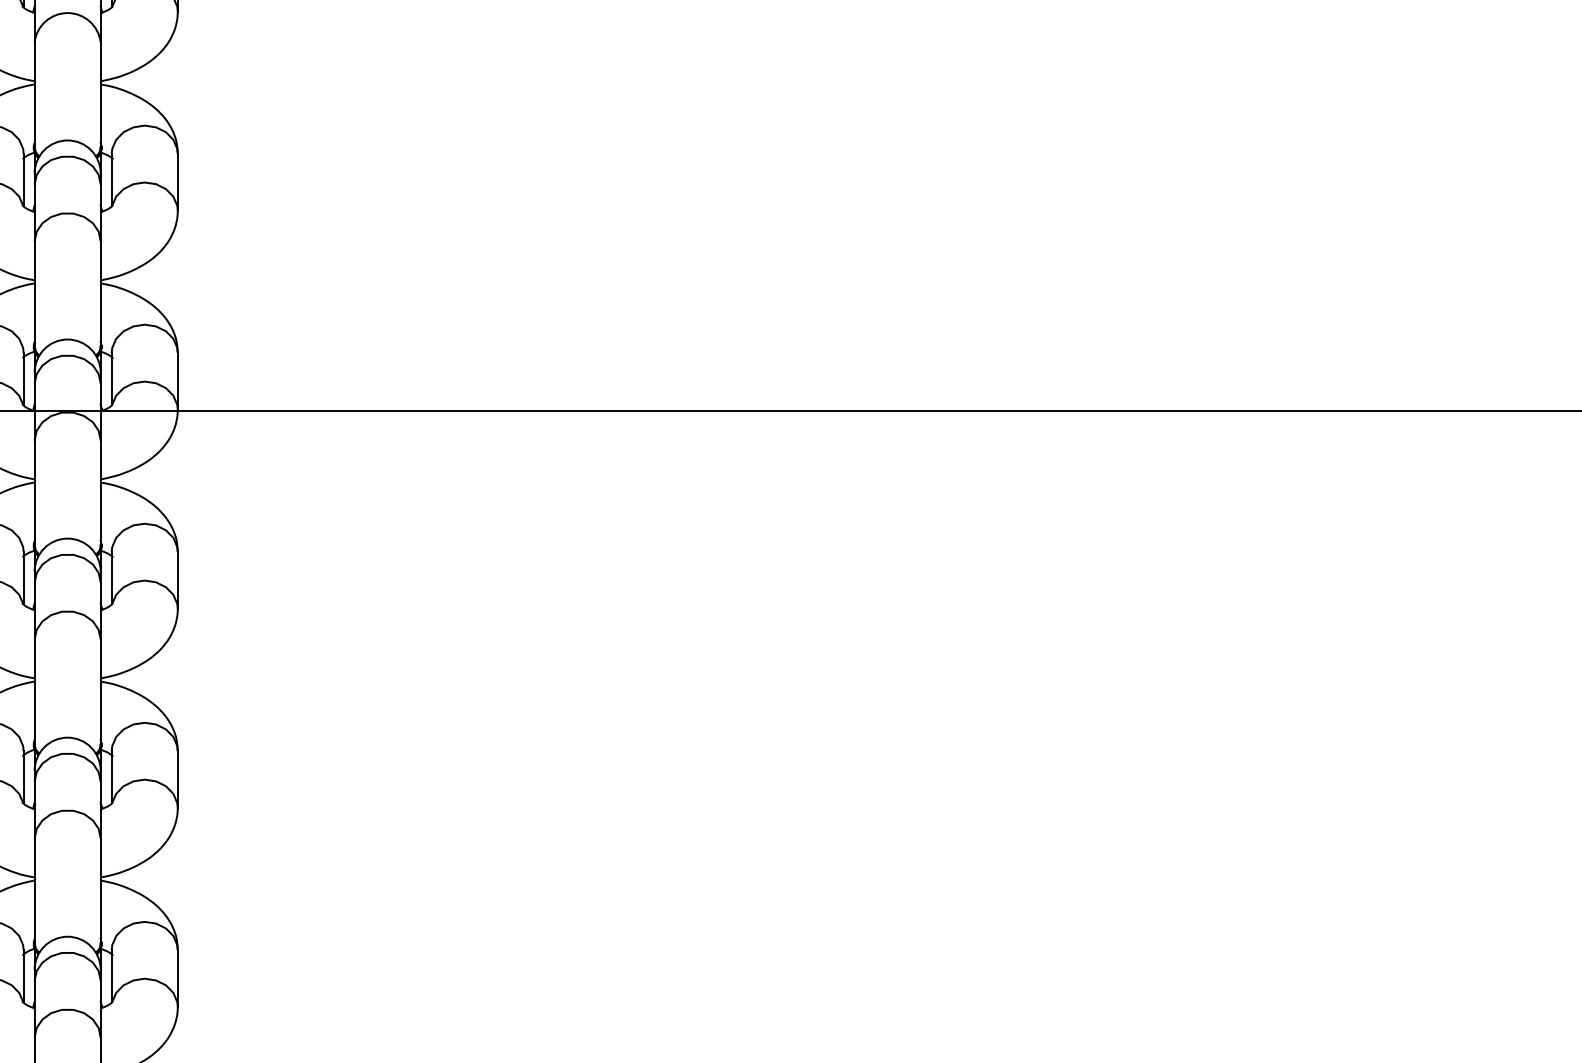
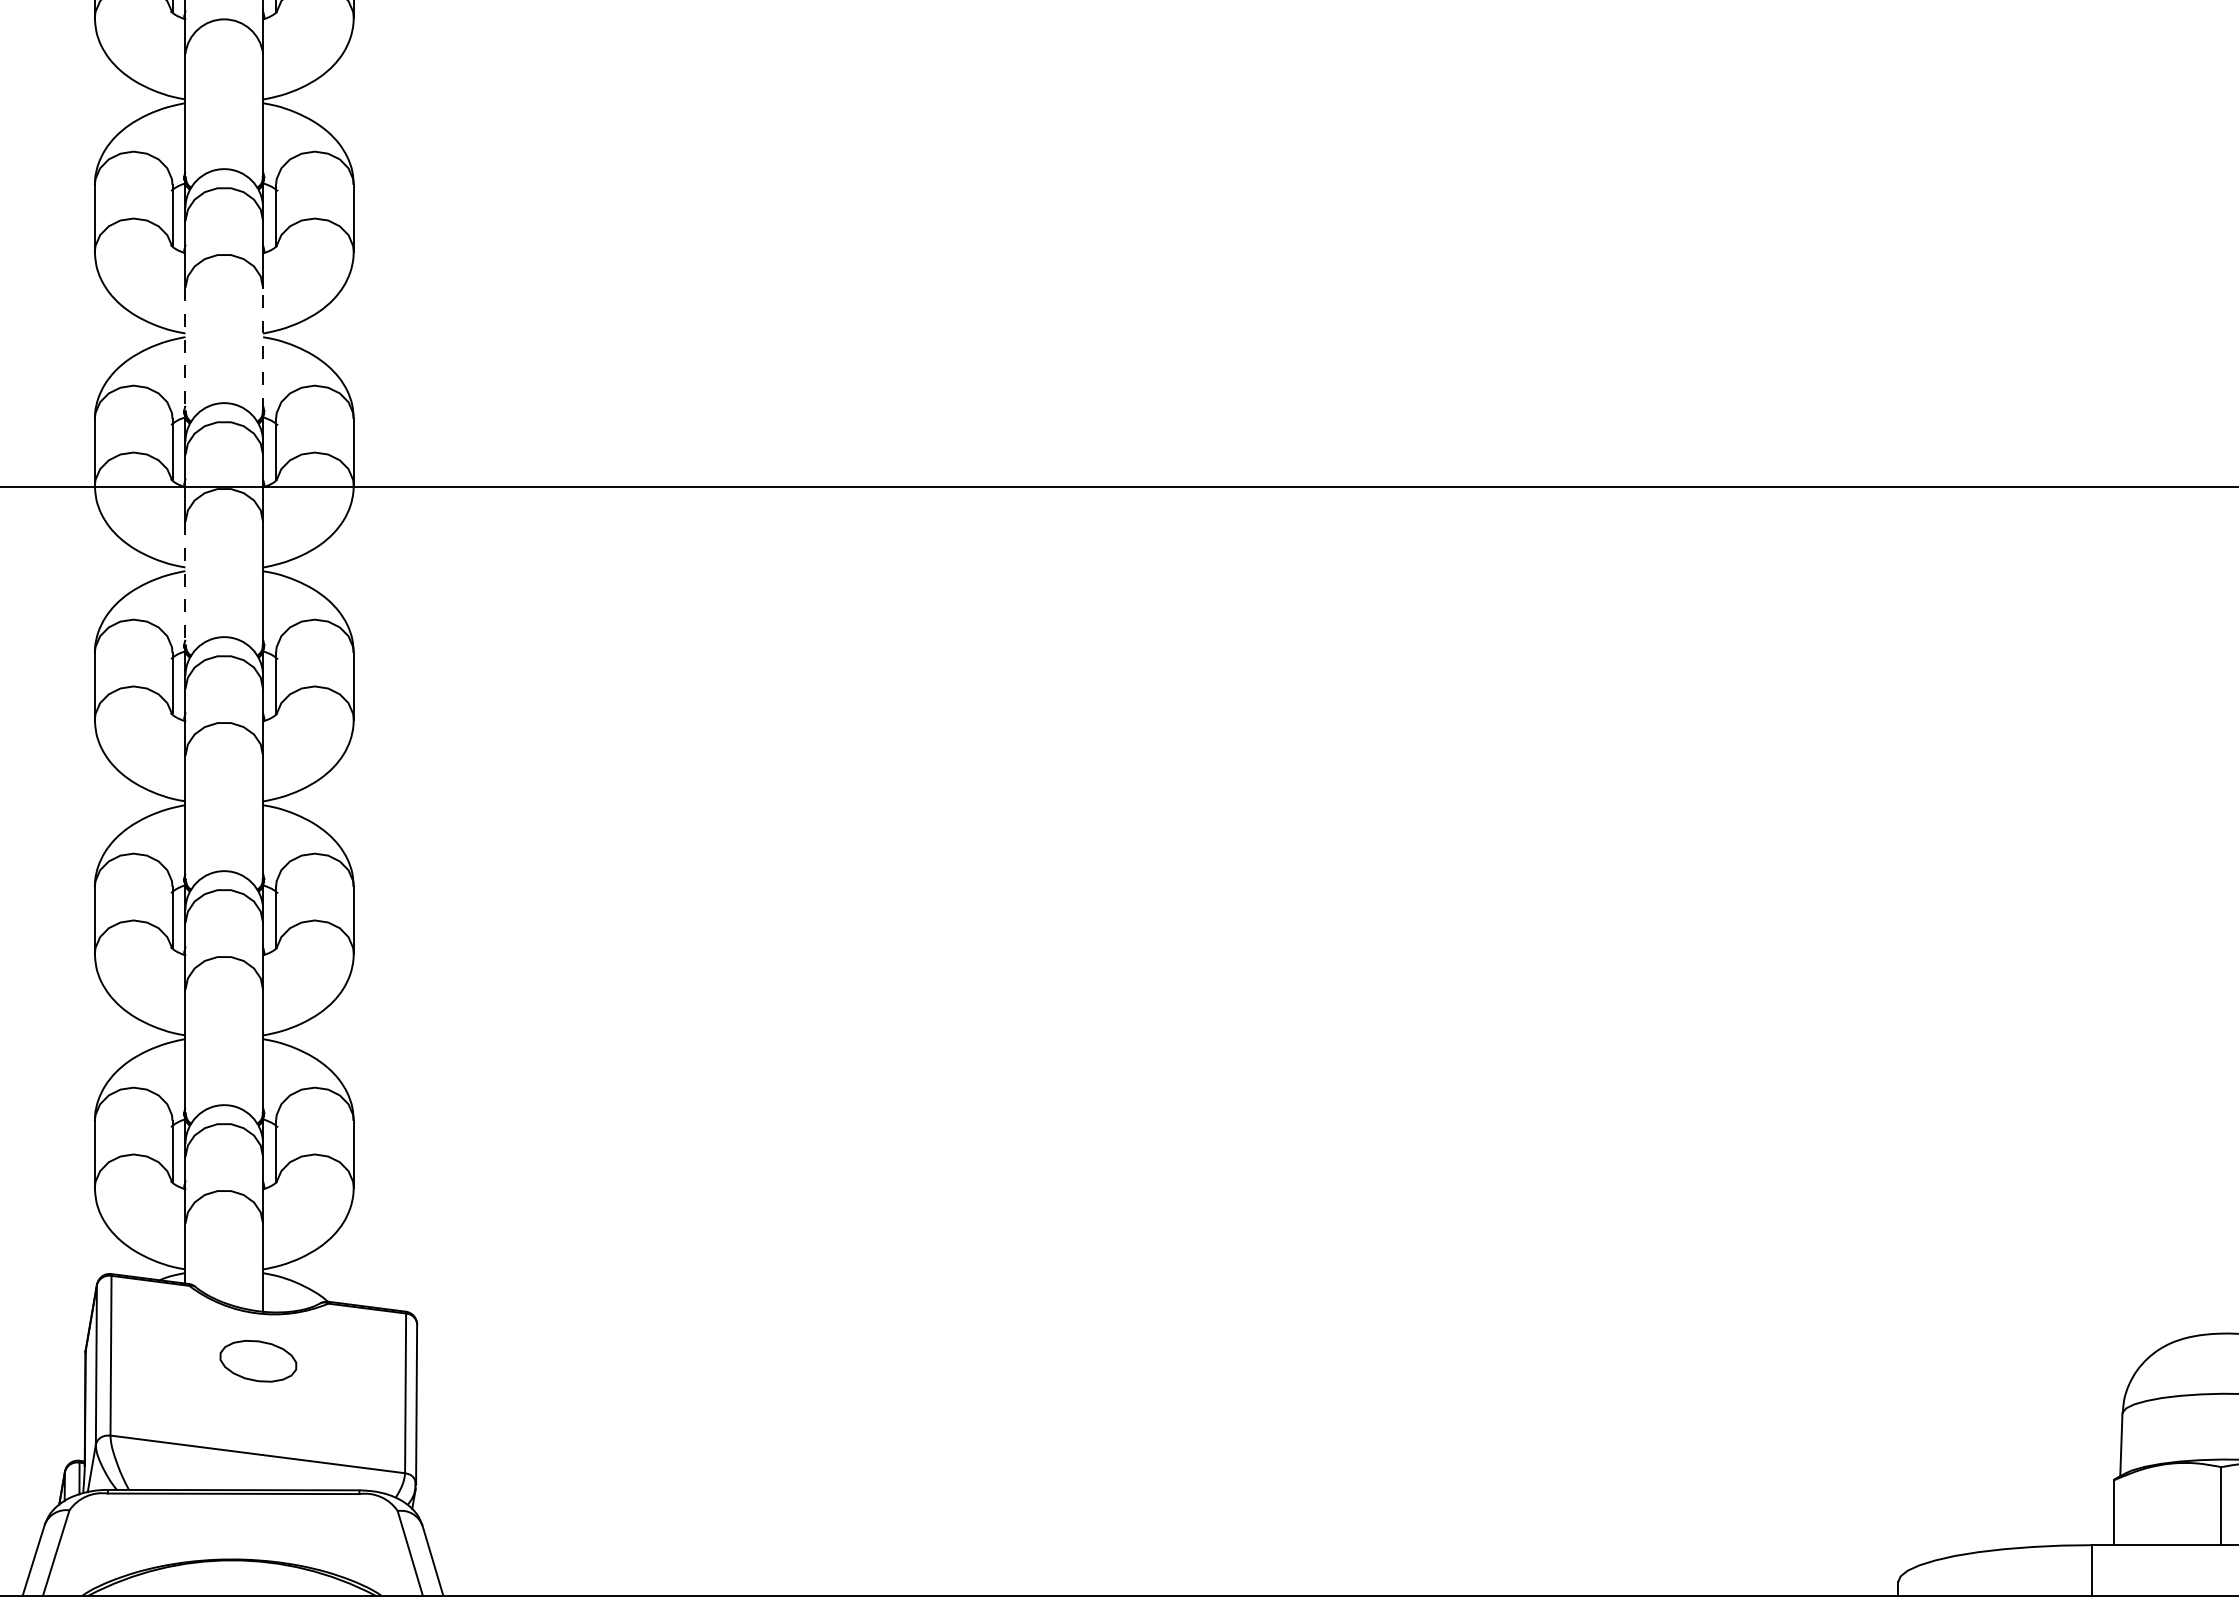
line: (34, 293) -> (185, 349), solid -> dashed
line: (101, 293) -> (263, 349), solid -> dashed
line: (34, 492) -> (185, 583), solid -> dashed

